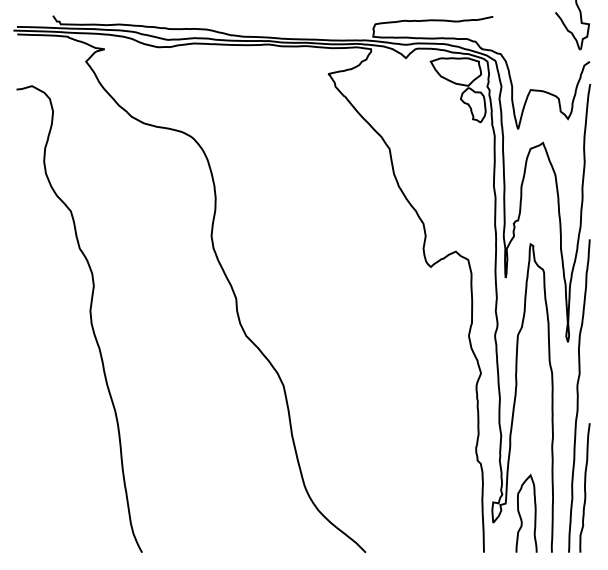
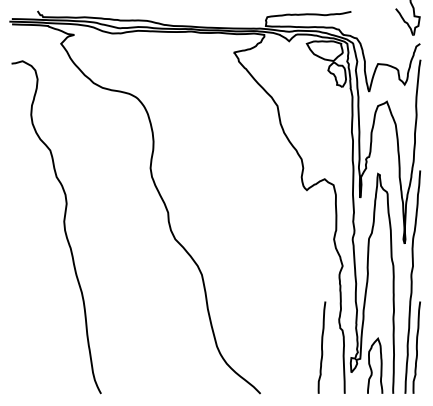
curve: (451, 487) -> (321, 347), added

